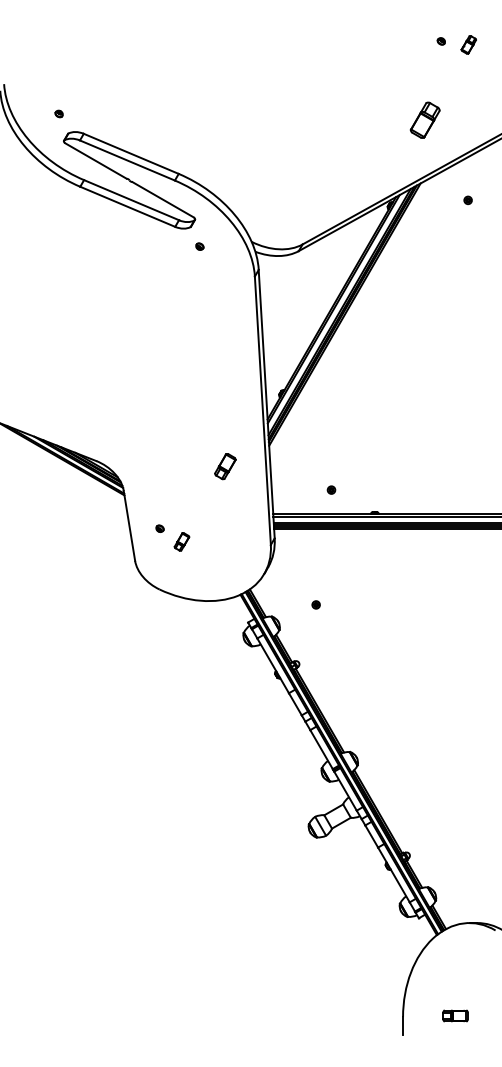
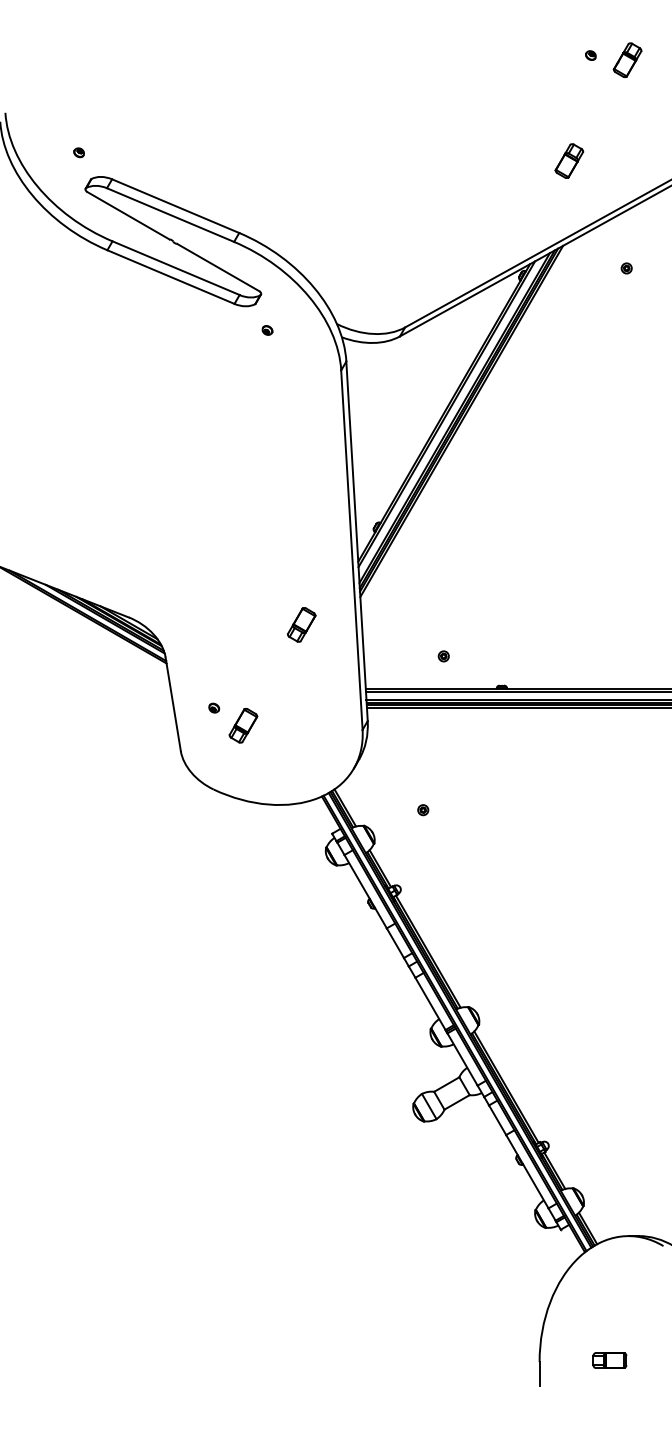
part: (468, 44) -> (627, 59), size x1.43
part: (425, 119) -> (569, 160), size x0.71
part: (181, 541) -> (242, 725), size x1.43

